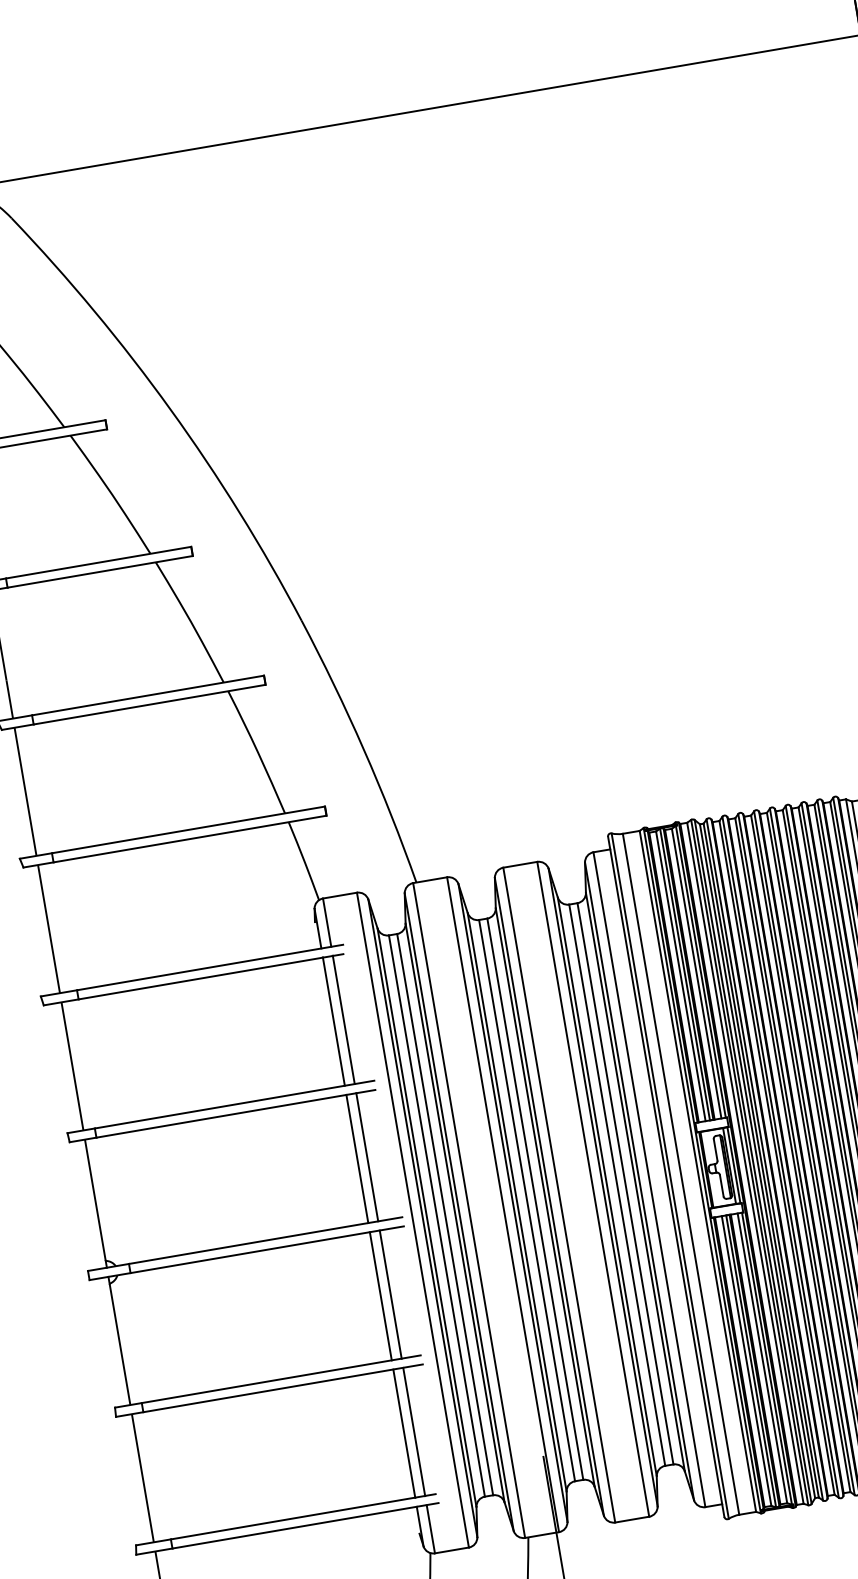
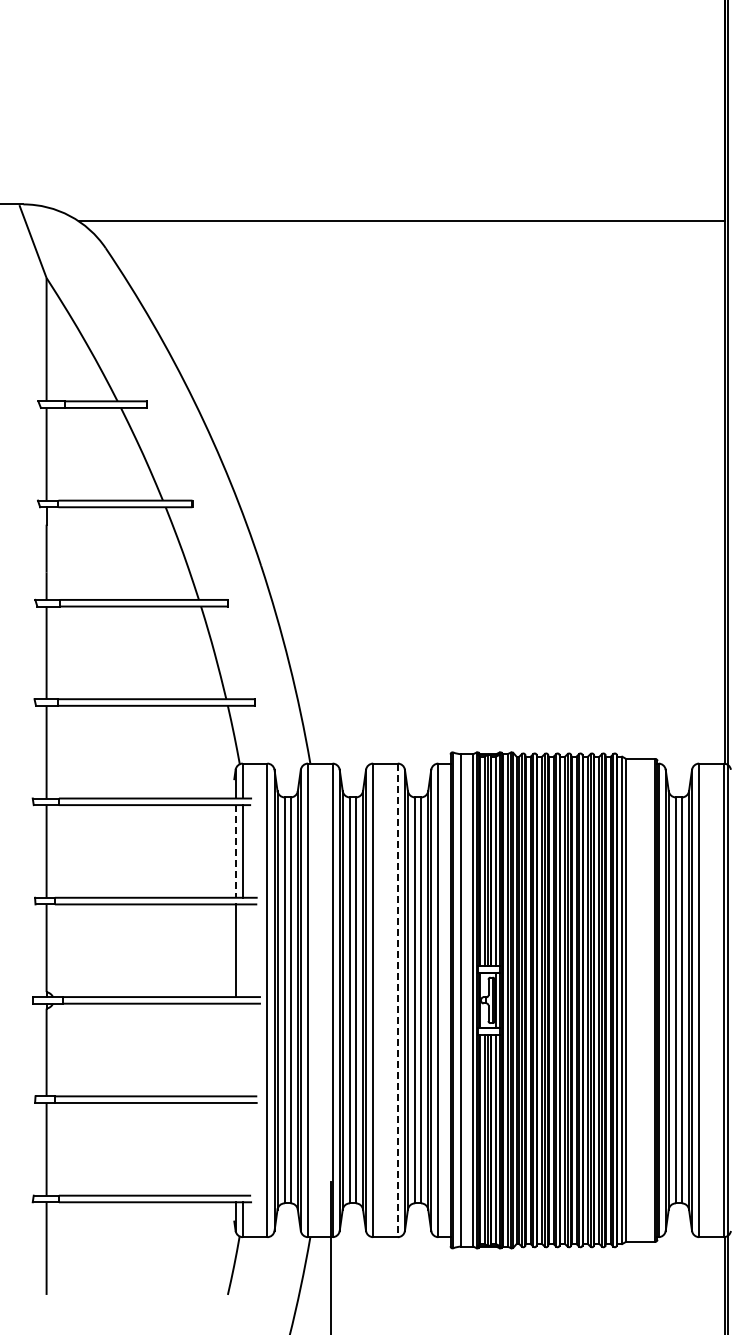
line: (333, 1021) -> (235, 851), solid -> dashed
line: (366, 1157) -> (242, 950), removed
line: (592, 1189) -> (397, 1000), solid -> dashed
line: (390, 1293) -> (242, 1049), removed
line: (380, 1295) -> (235, 1049), removed
line: (413, 1432) -> (242, 1149), removed
line: (404, 1433) -> (235, 1149), removed

